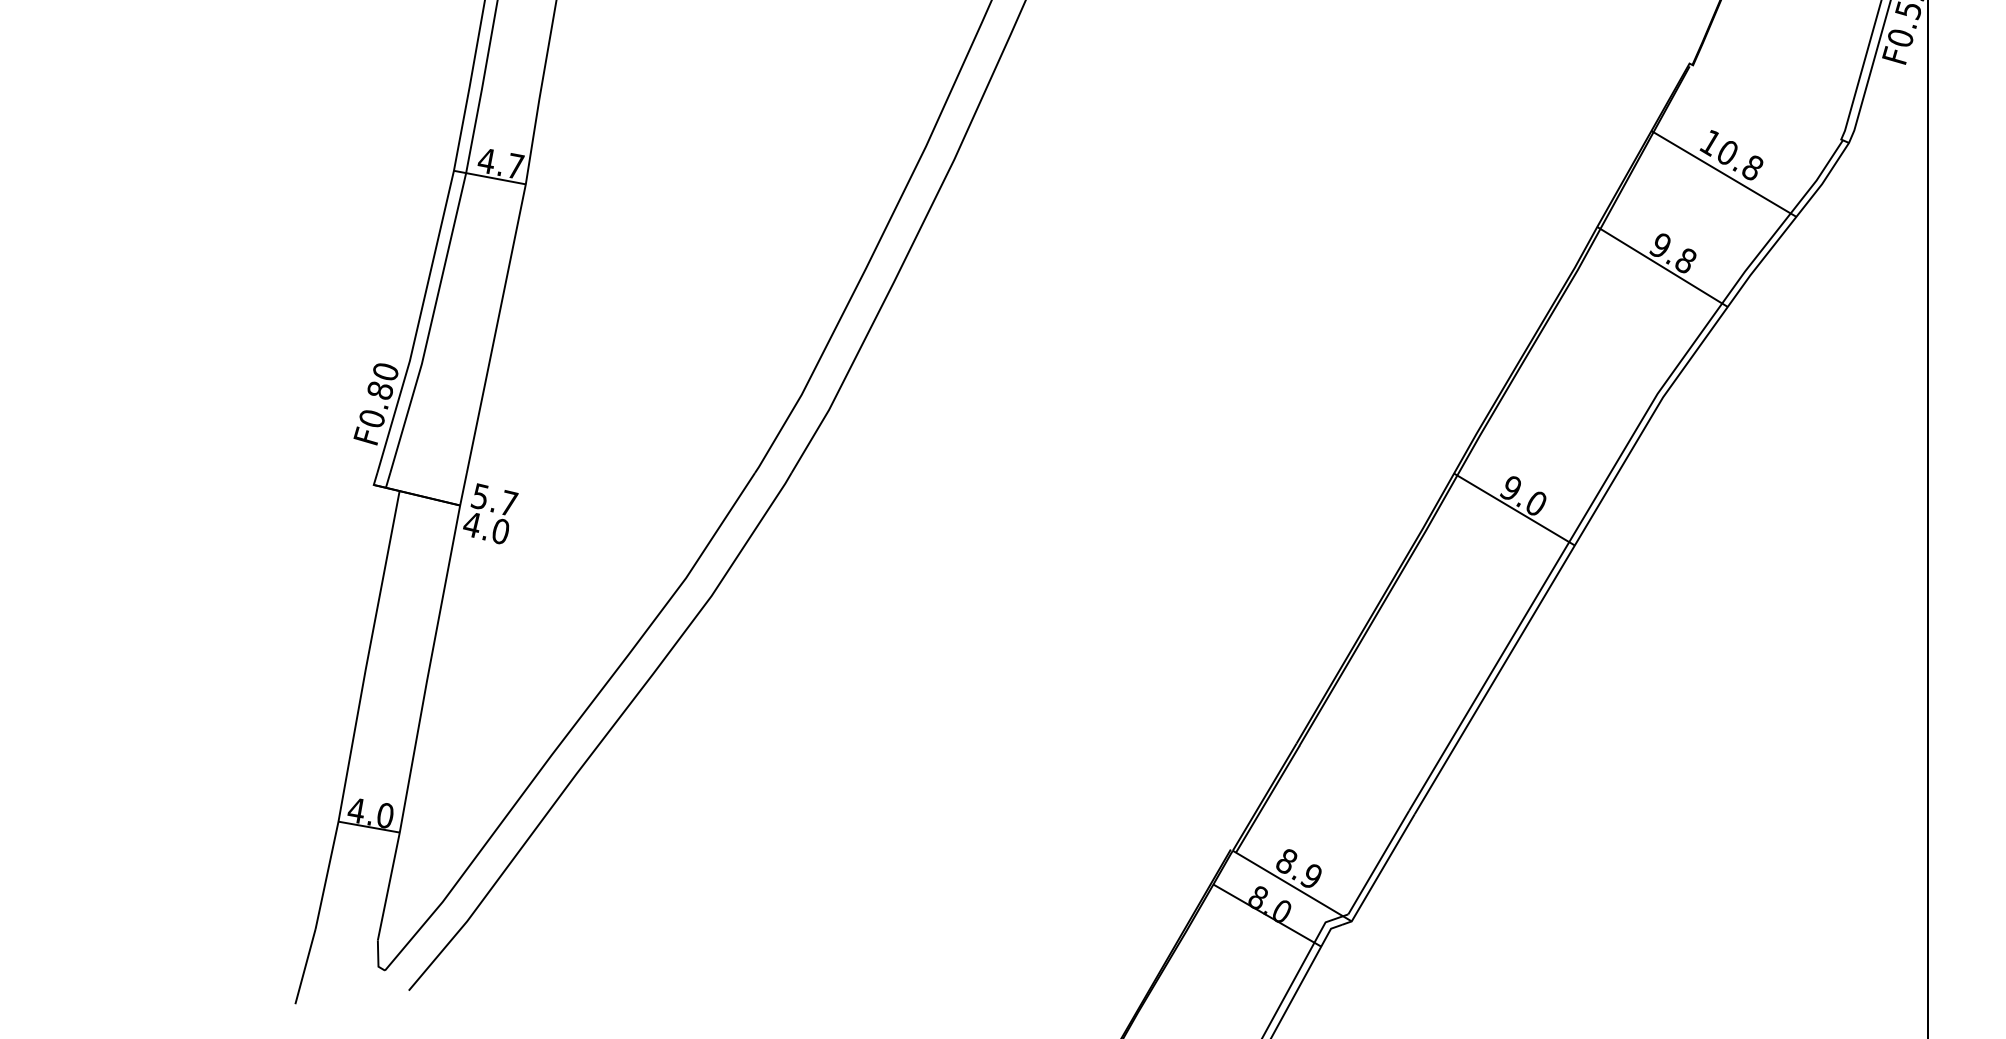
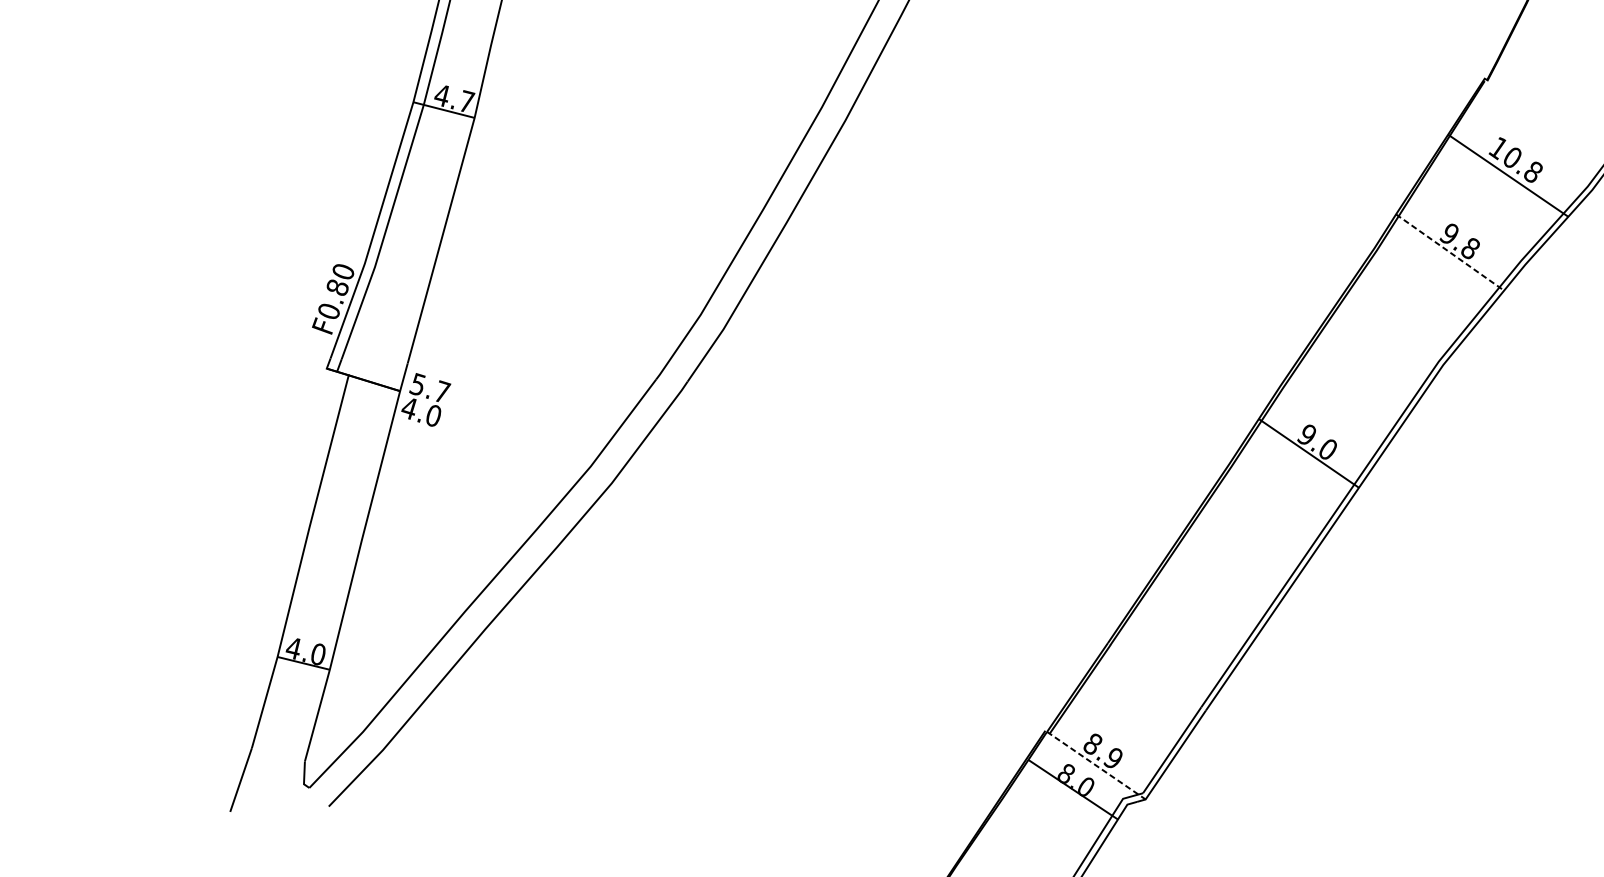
line: (1662, 266) -> (1450, 252), solid -> dashed
line: (1292, 886) -> (1096, 766), solid -> dashed

